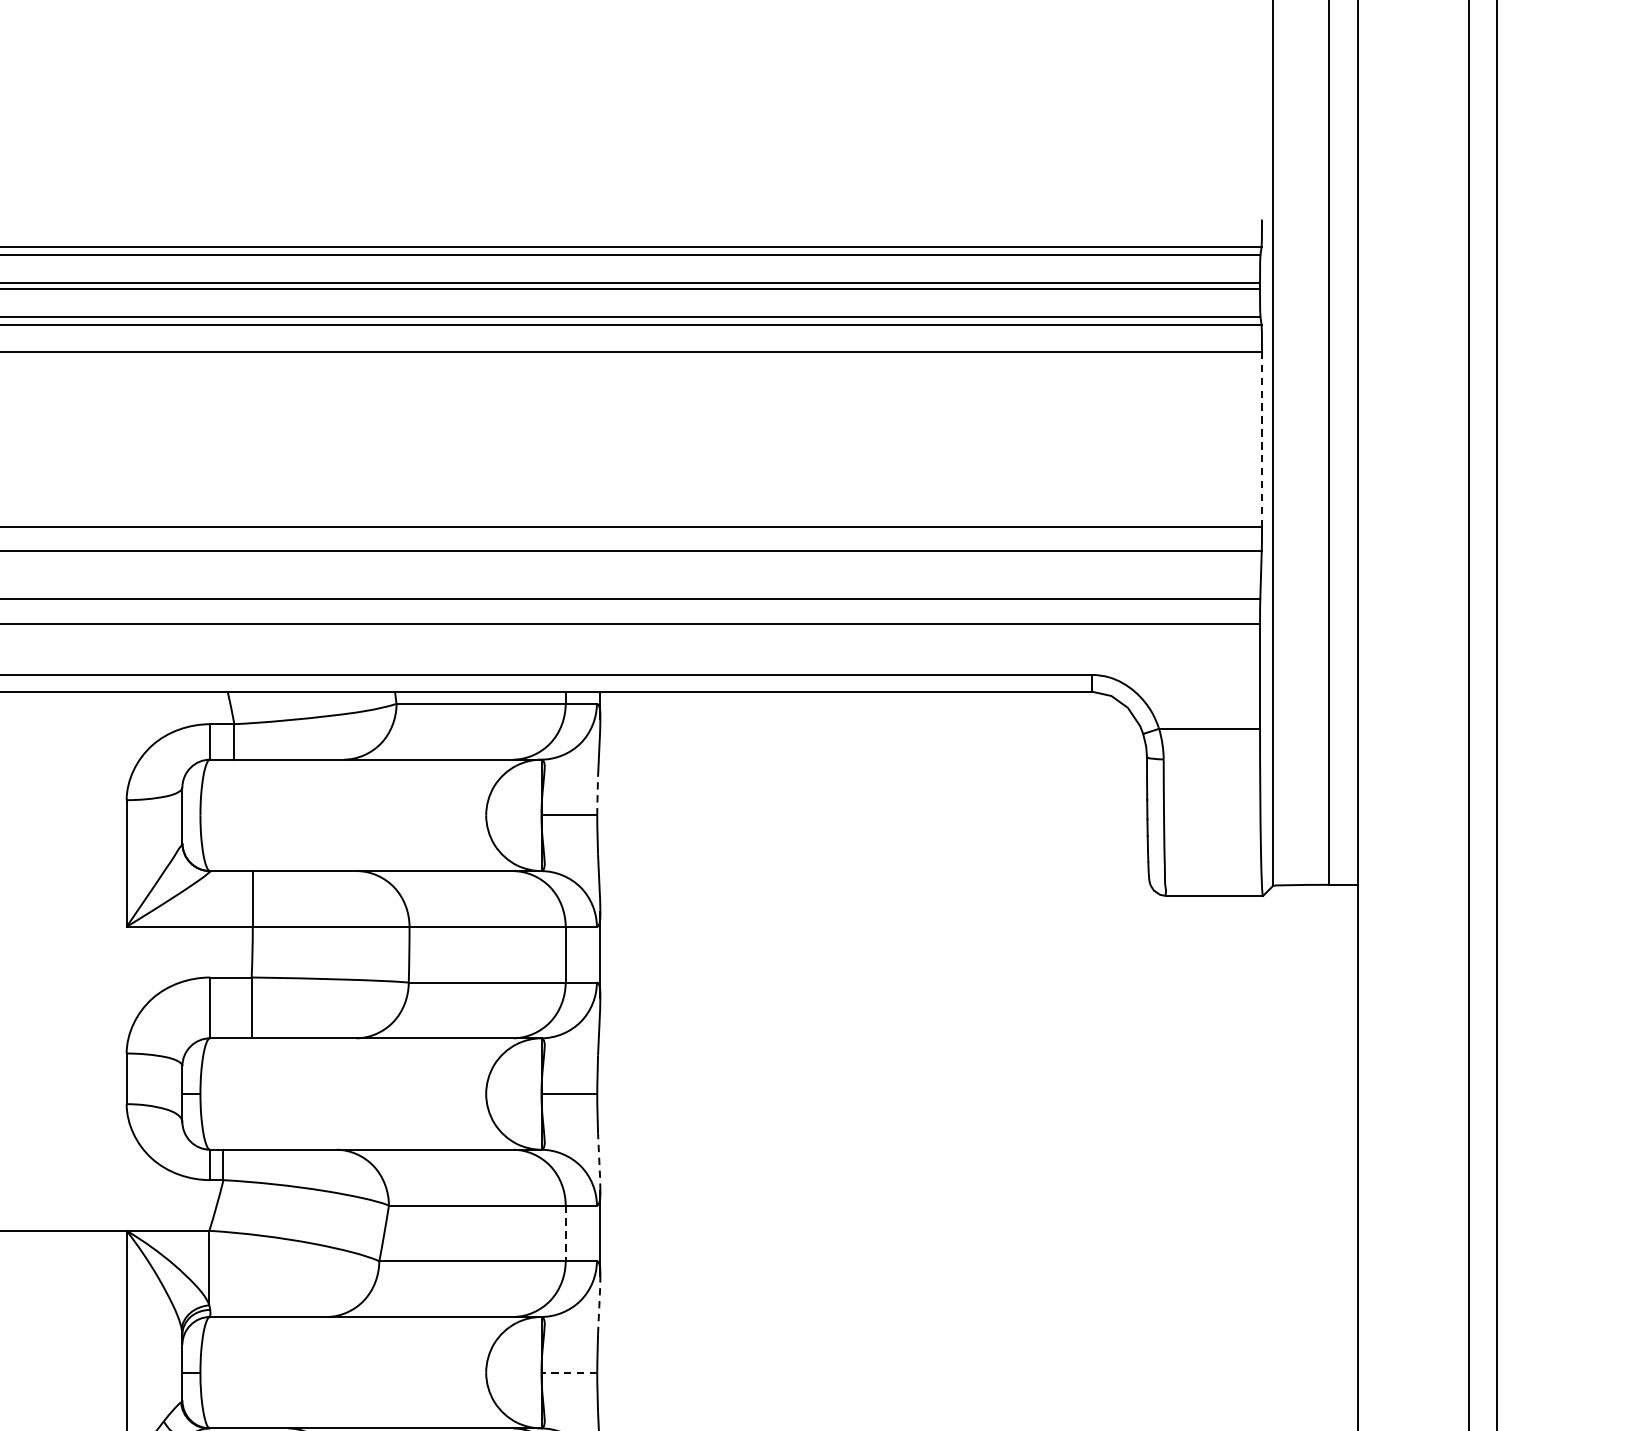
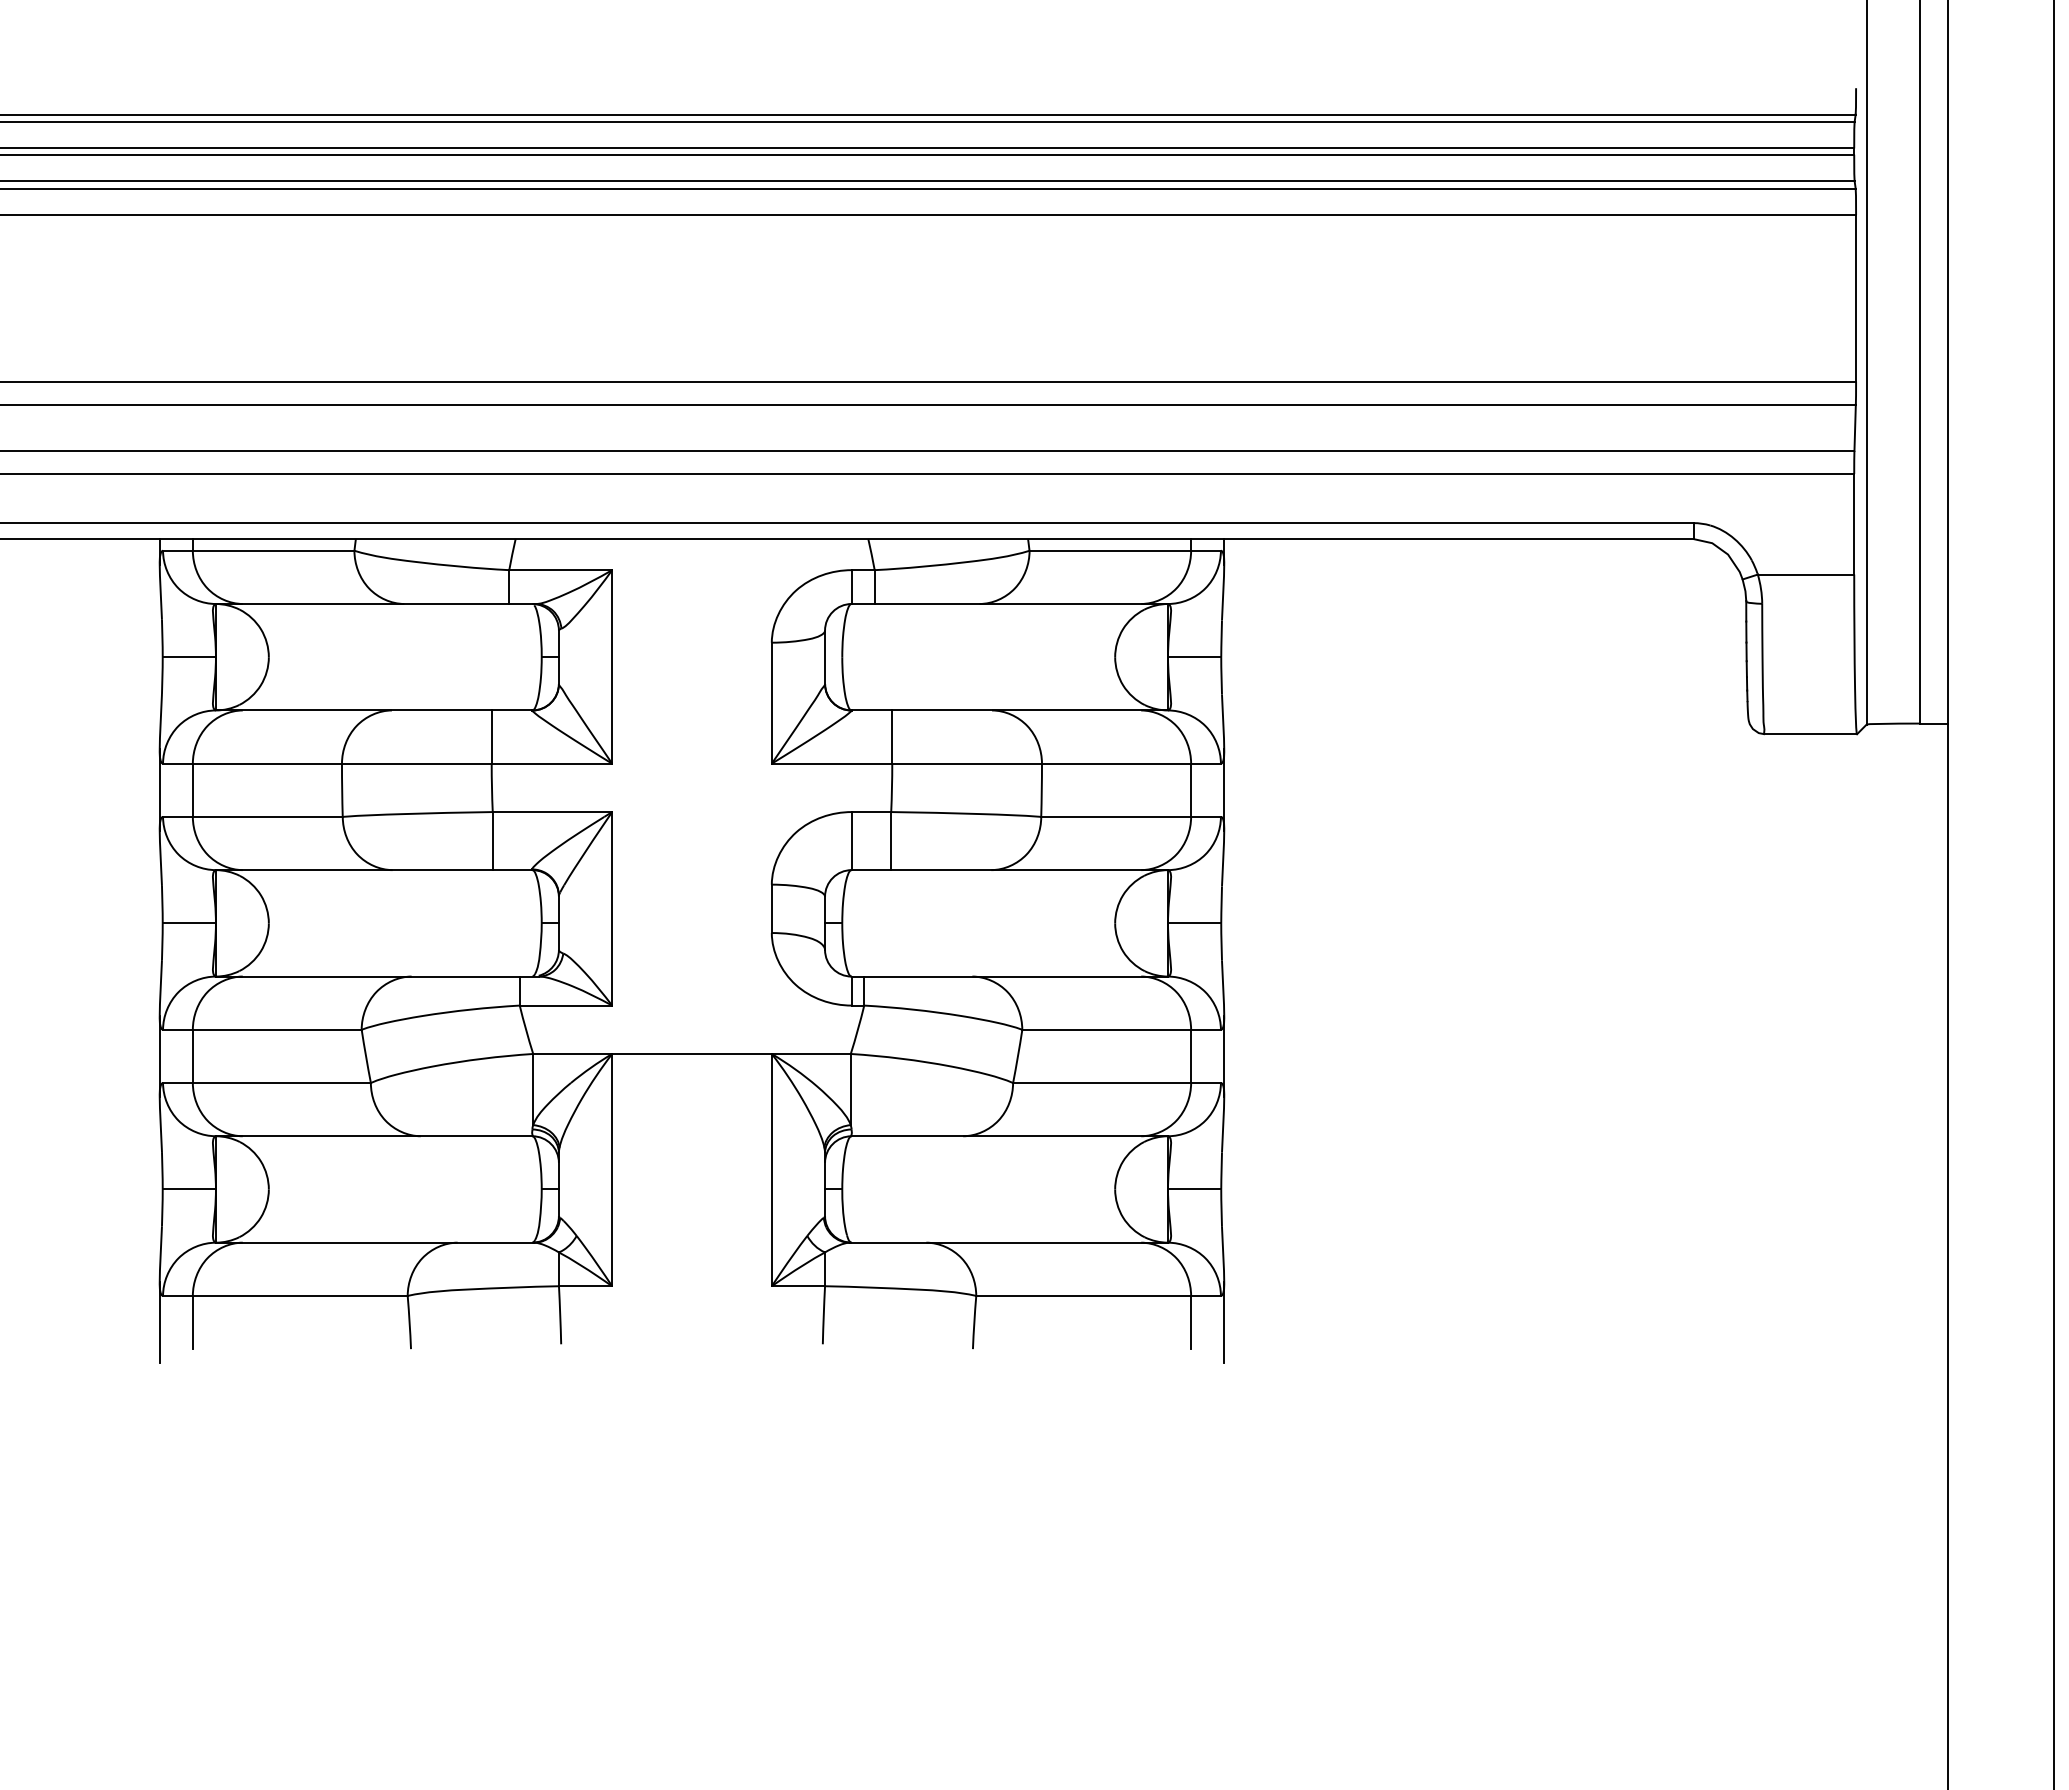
line: (1262, 438) -> (1856, 297), dashed -> solid
line: (597, 796) -> (1221, 639), dashed -> solid
line: (599, 1162) -> (1223, 988), dashed -> solid
line: (566, 1233) -> (1191, 1056), dashed -> solid
line: (599, 1304) -> (1223, 1124), dashed -> solid
line: (569, 1372) -> (1194, 1189), dashed -> solid

